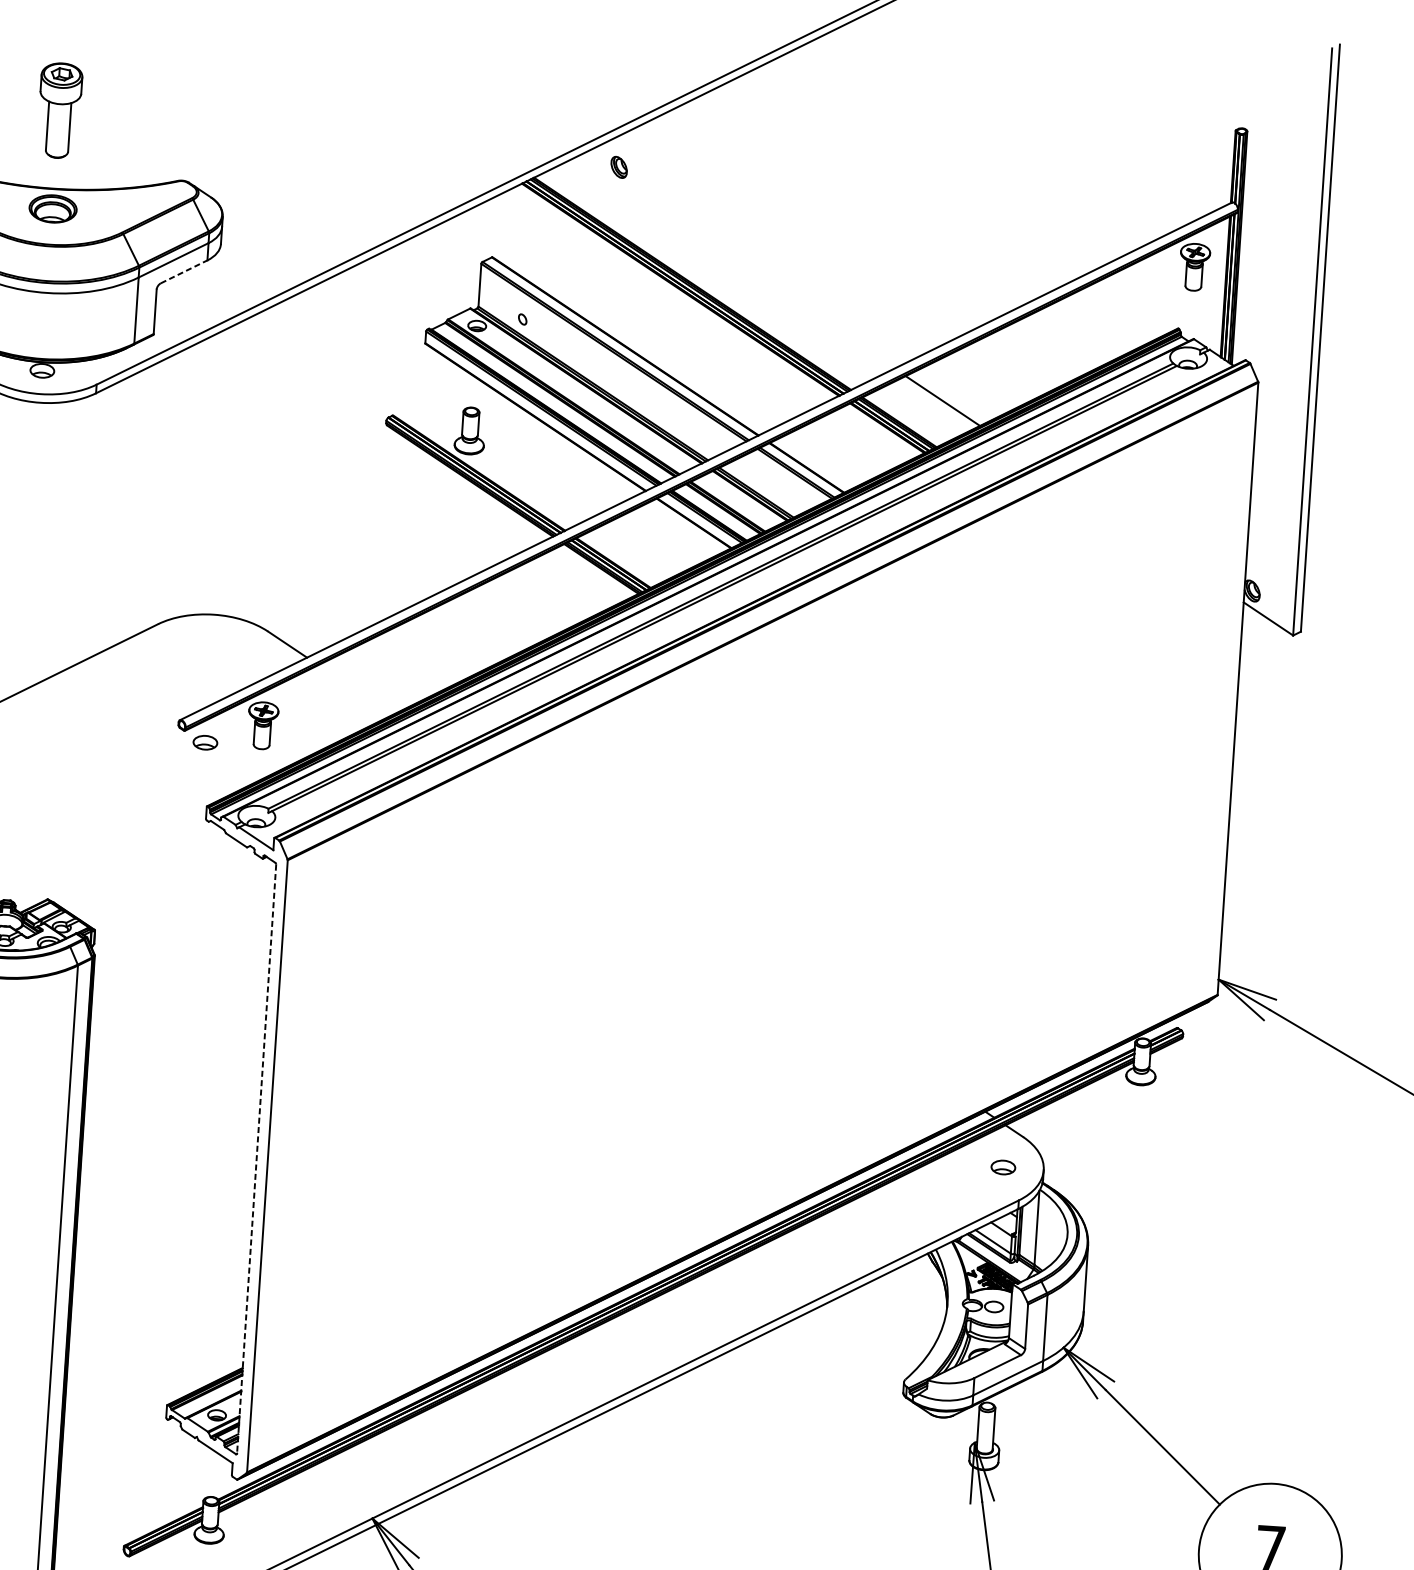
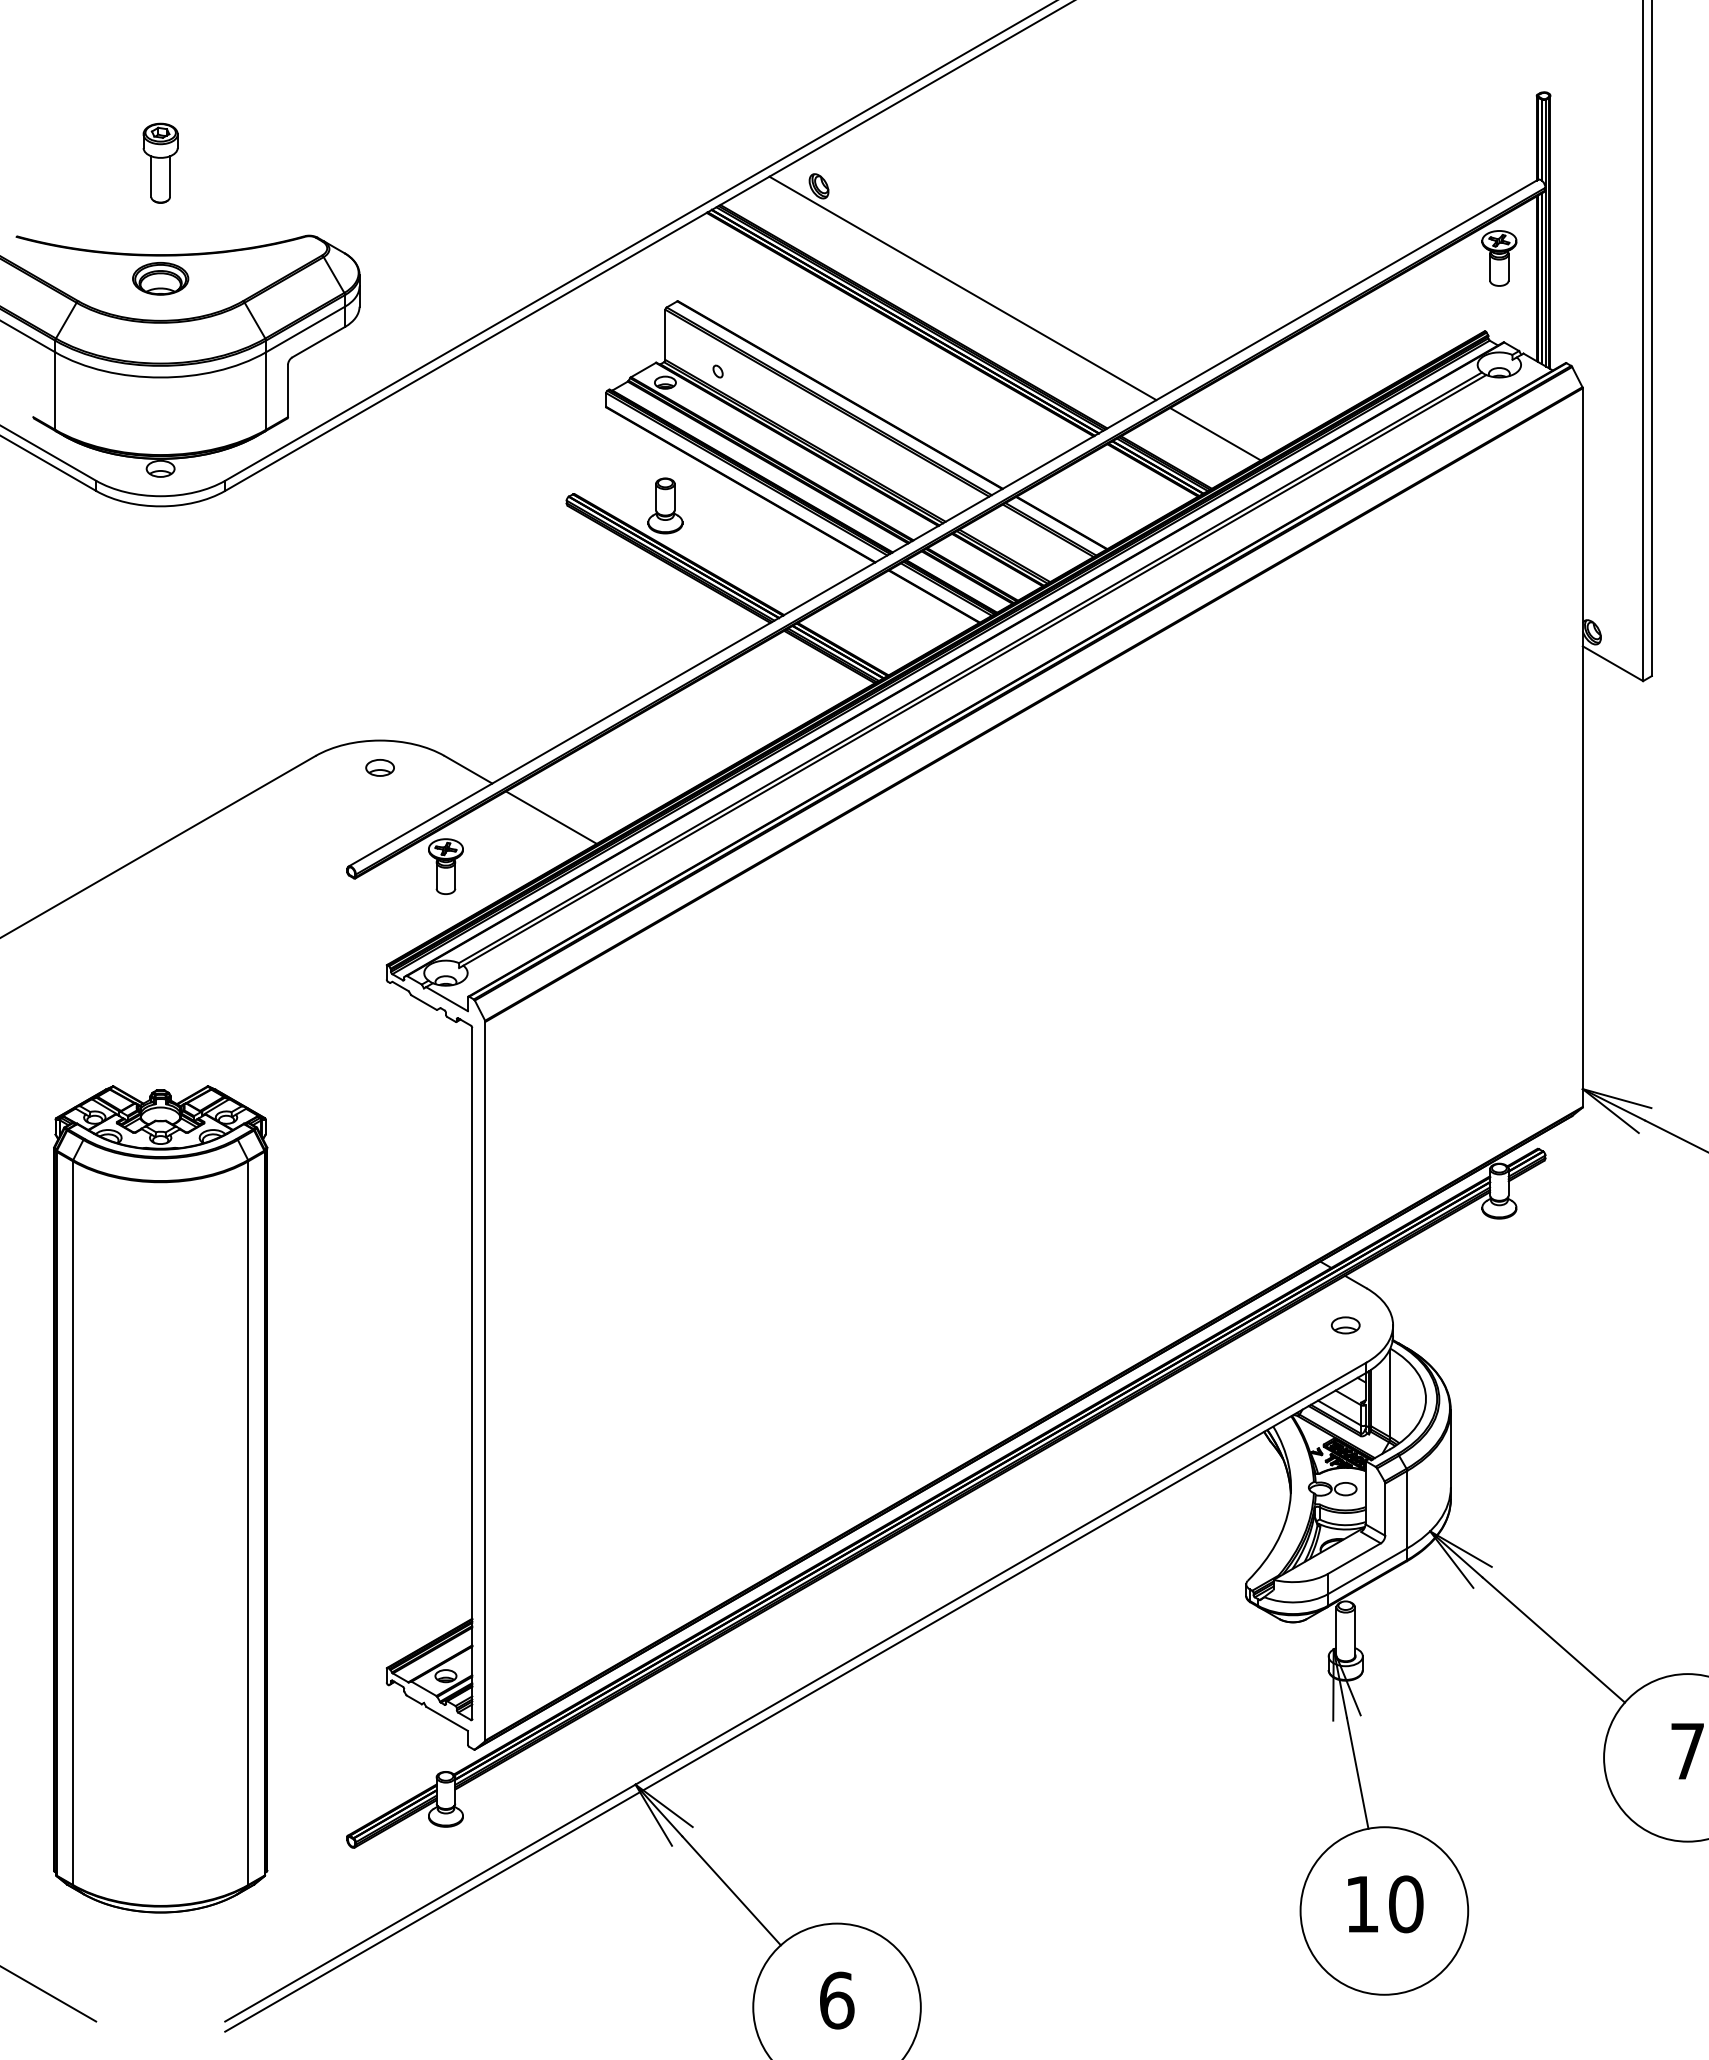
part: (59, 109) -> (160, 162), size x0.71
line: (735, 262) -> (962, 288), added
line: (184, 271) -> (319, 341), dashed -> solid
line: (355, 689) -> (551, 817), added
part: (204, 742) -> (379, 767), moved
line: (256, 1159) -> (472, 1373), dashed -> solid

